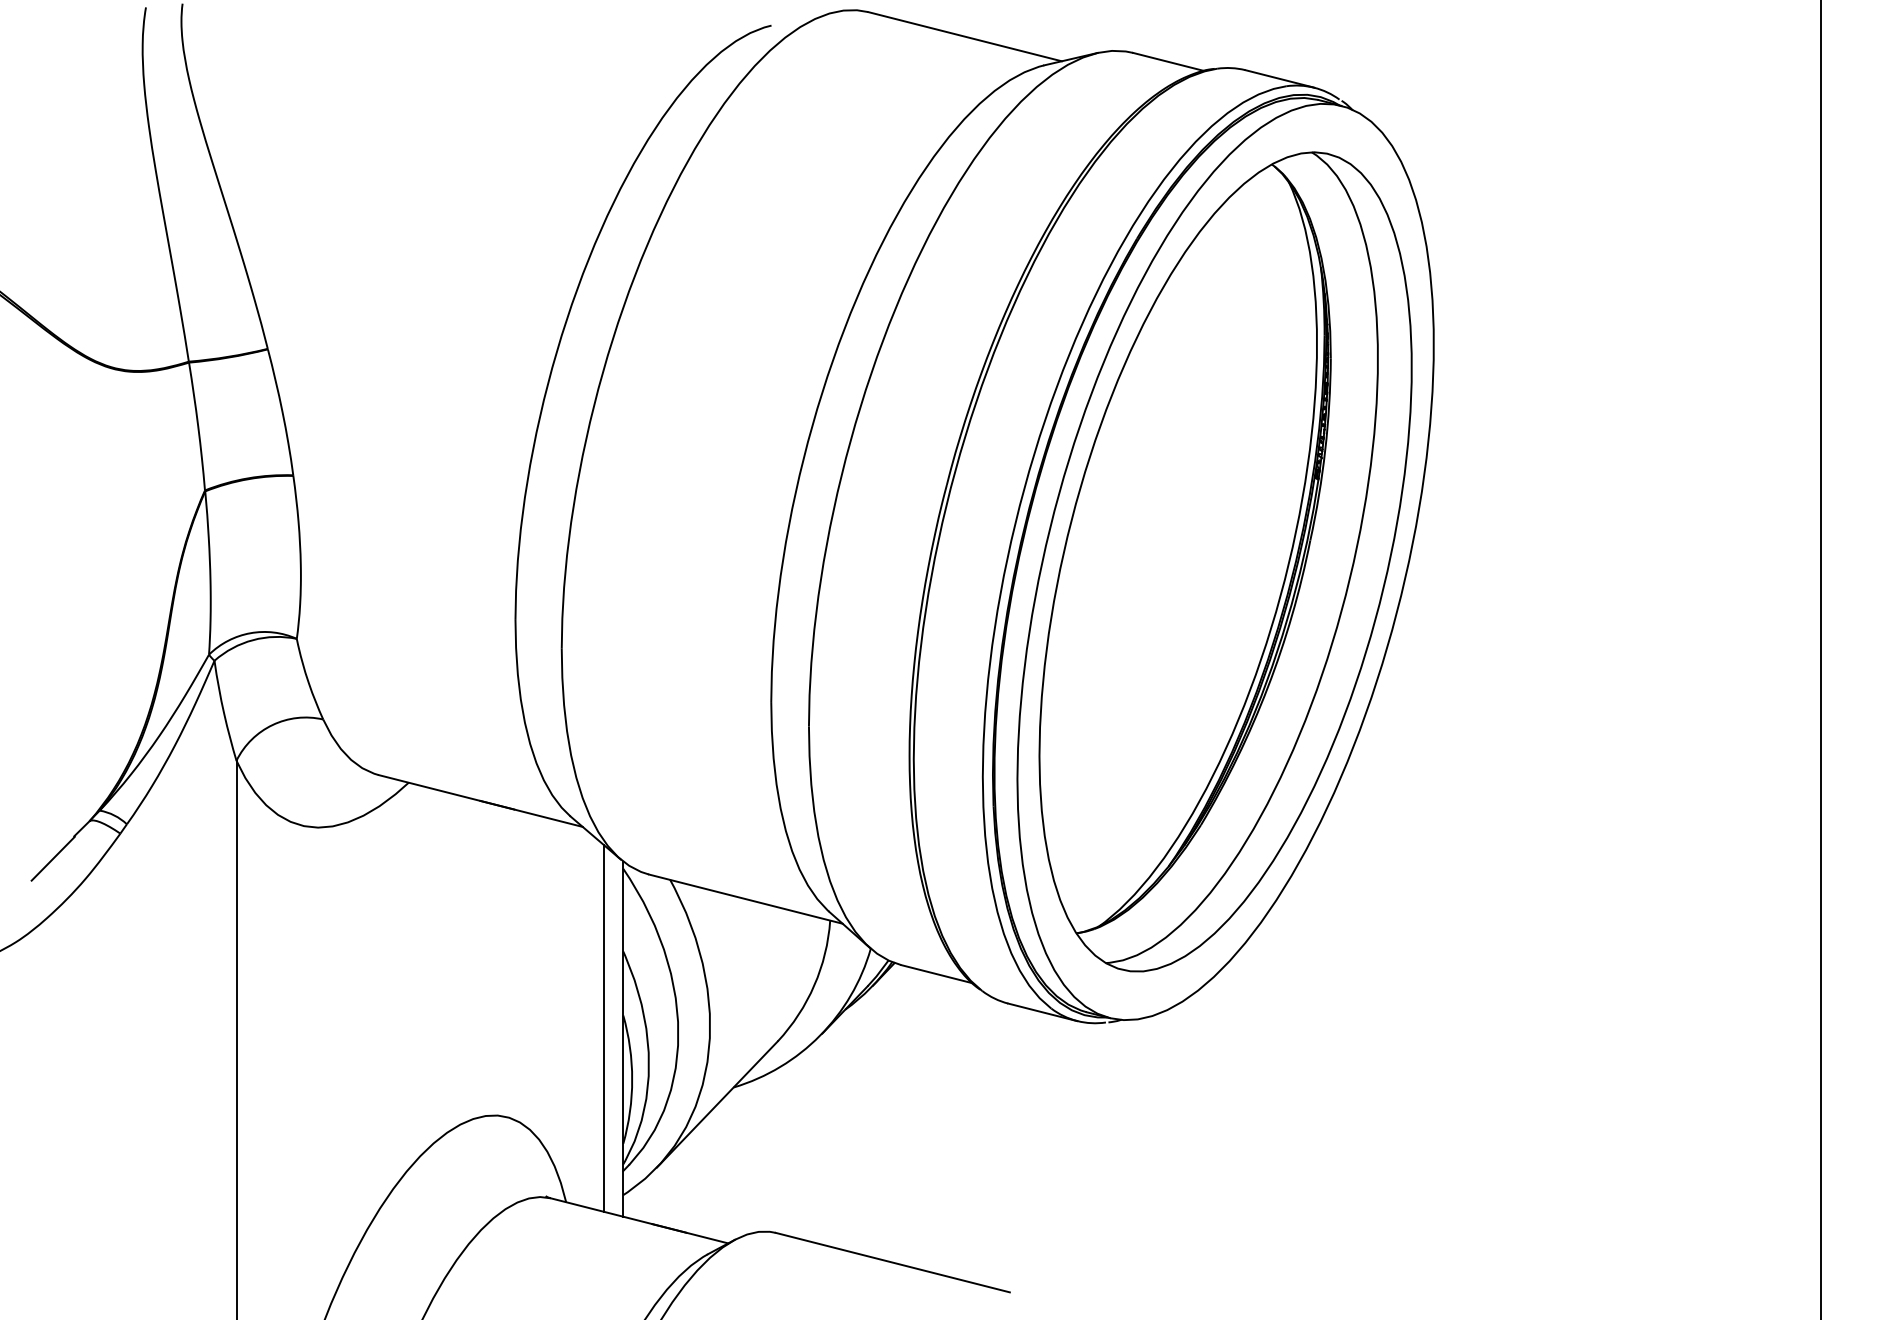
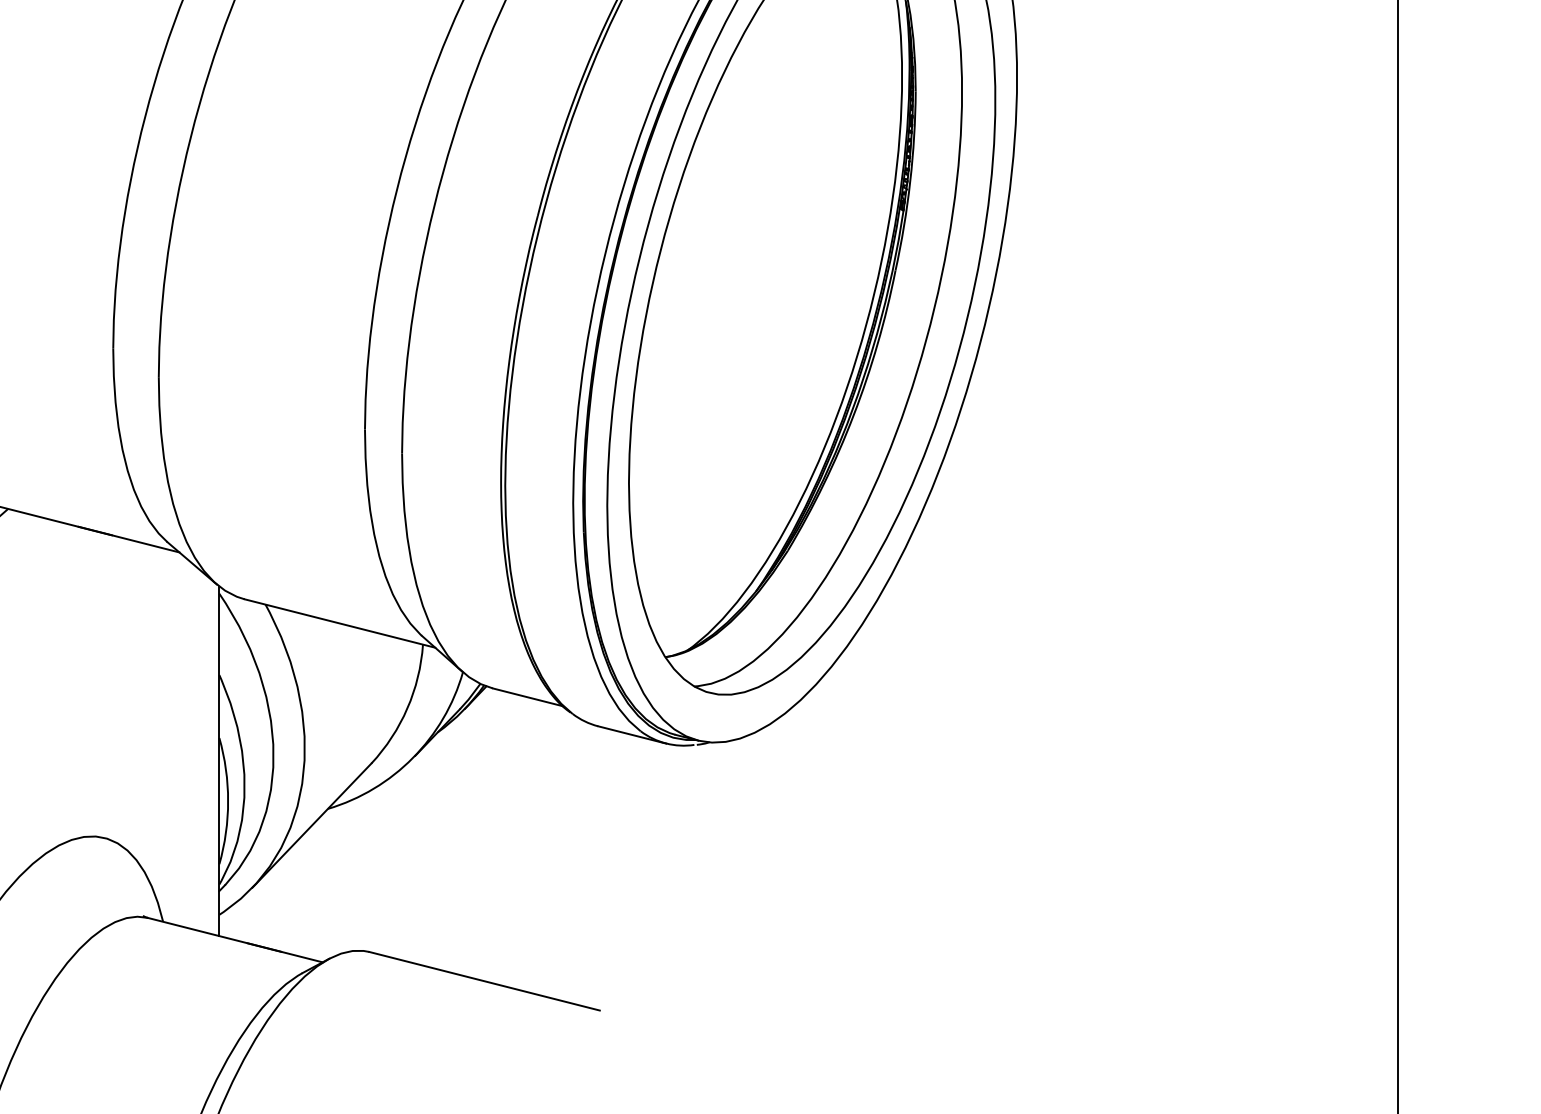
line: (603, 1028) -> (199, 750), removed

